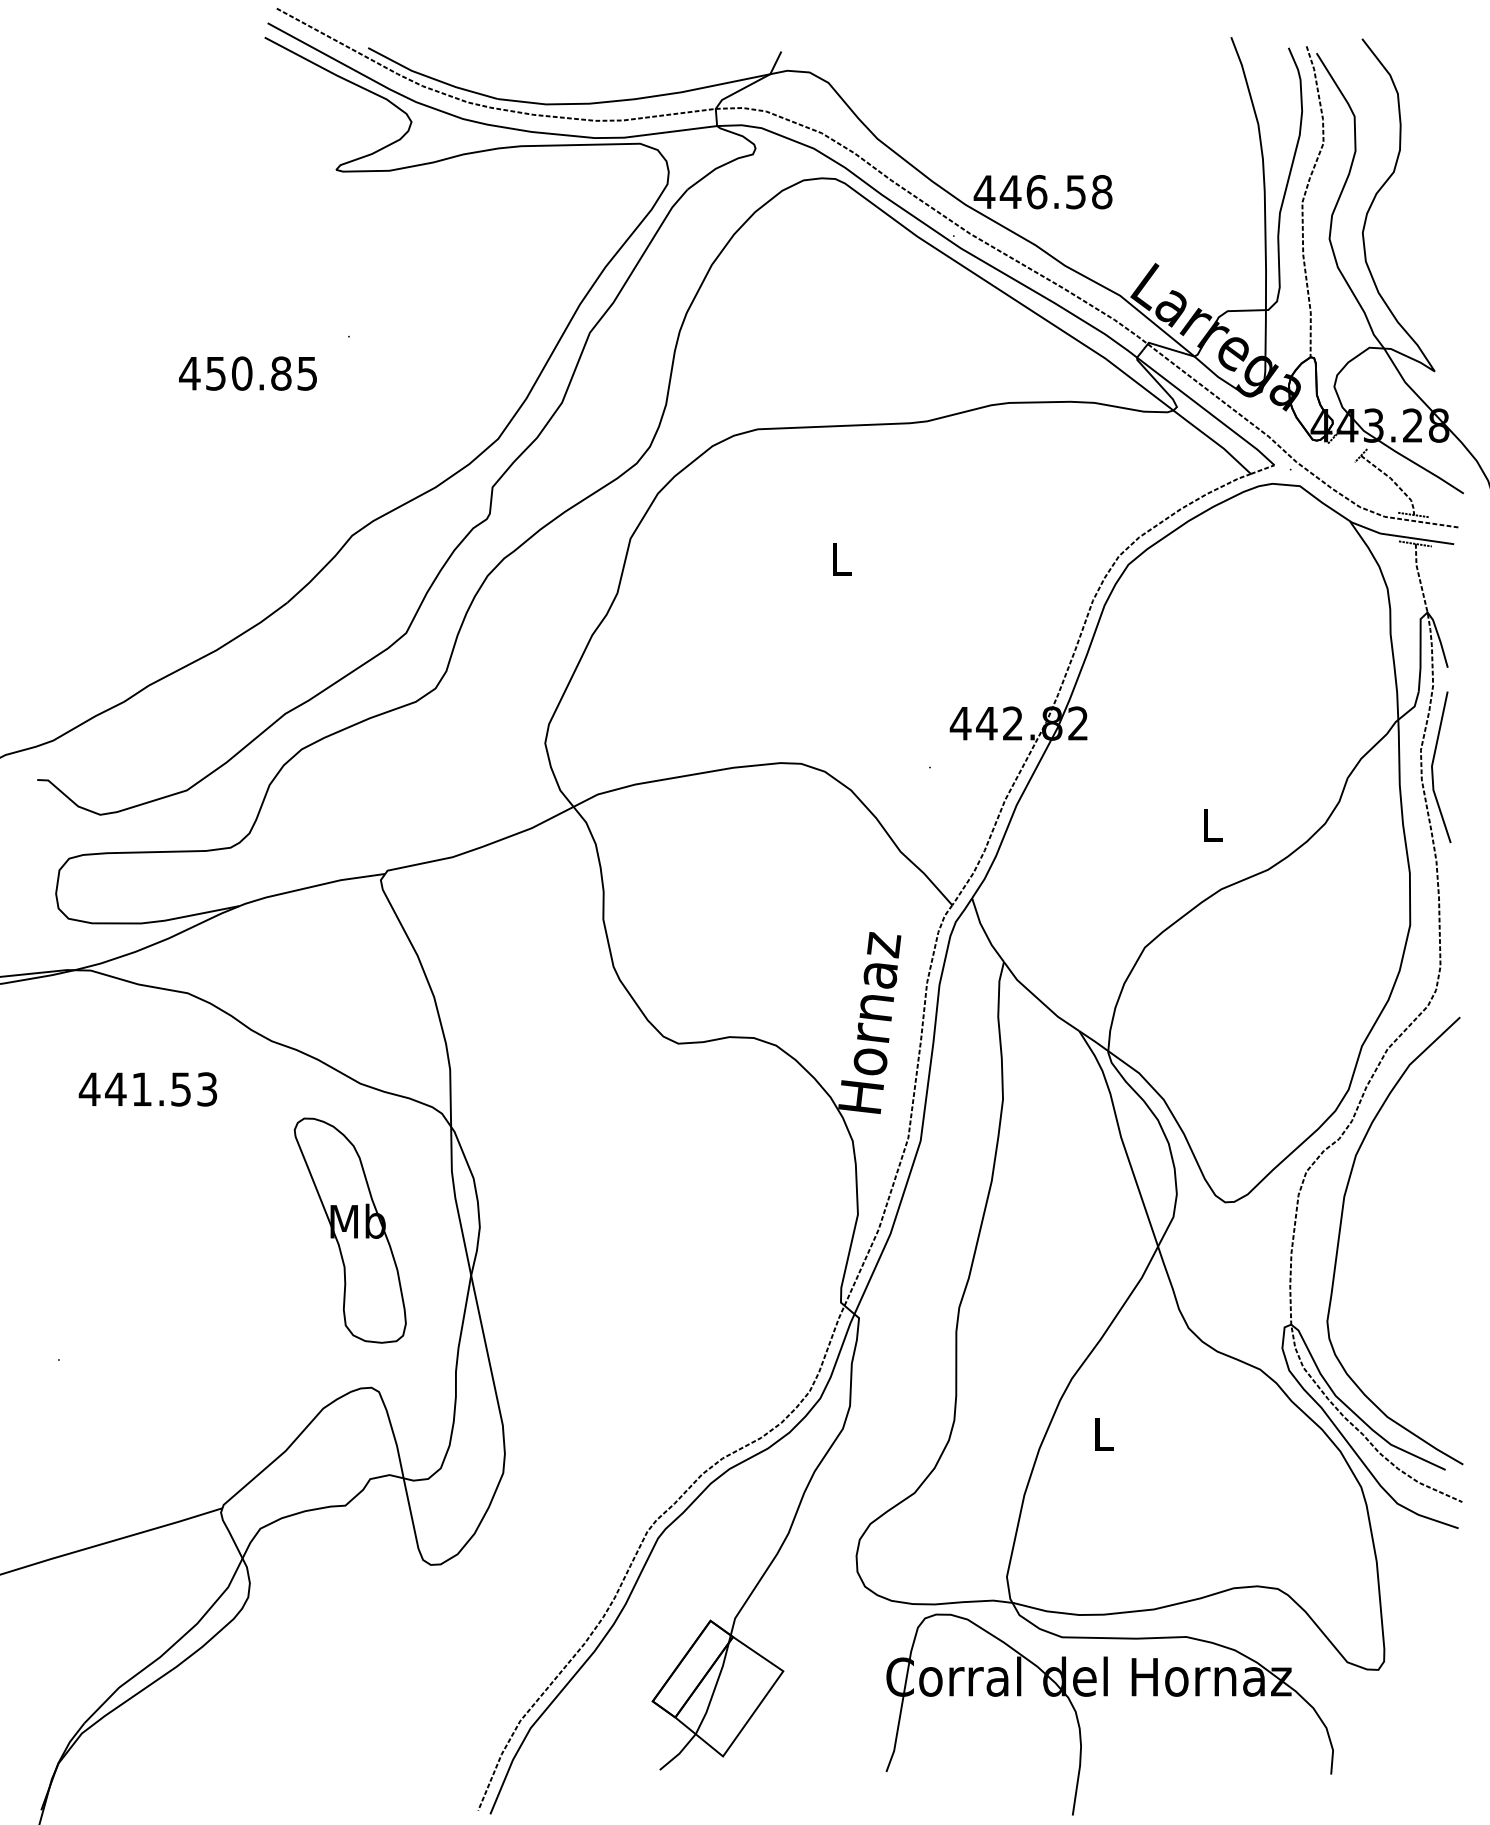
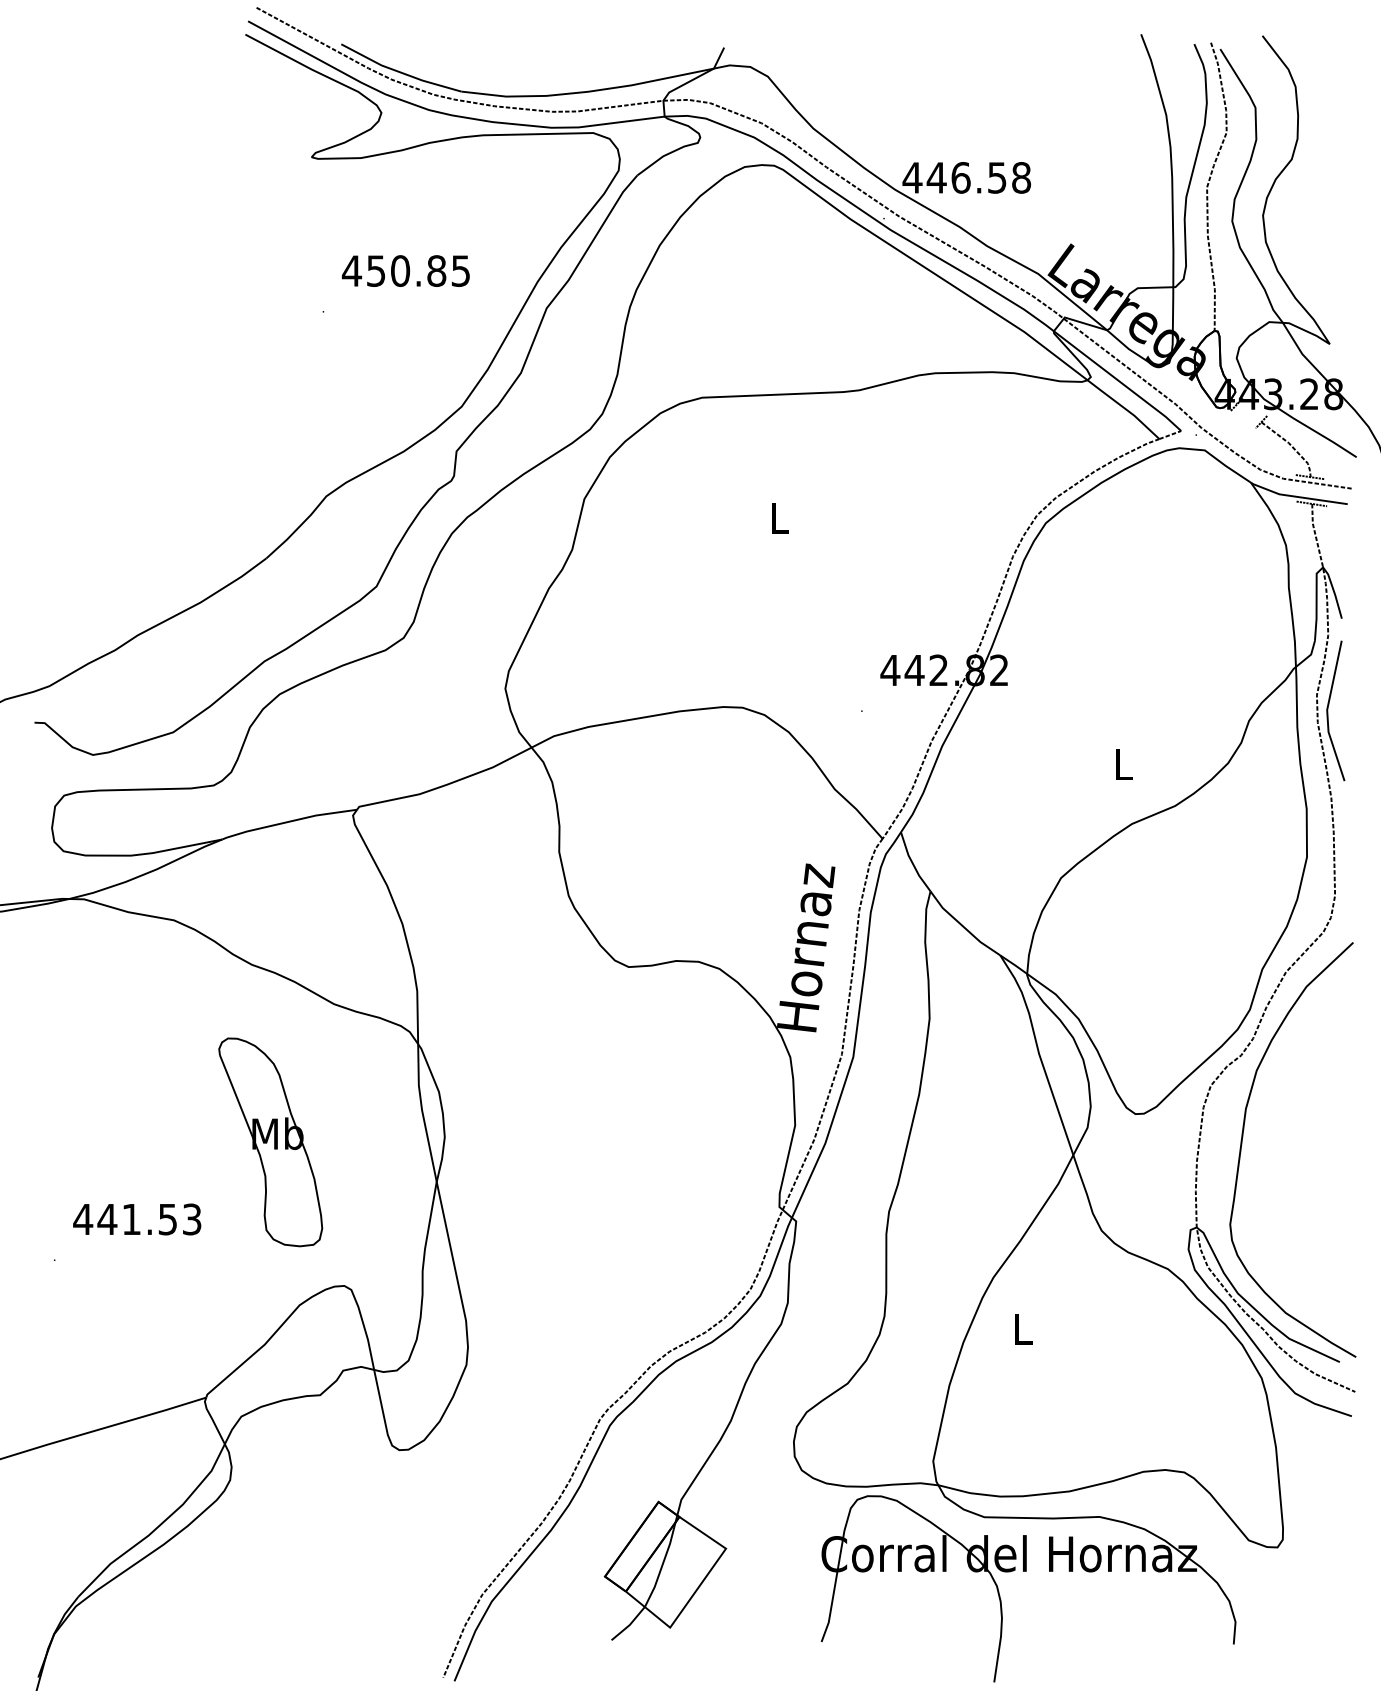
text: (247, 373) -> (405, 270), moved
text: (148, 1089) -> (137, 1219), moved
part: (350, 1230) -> (270, 1142), moved

